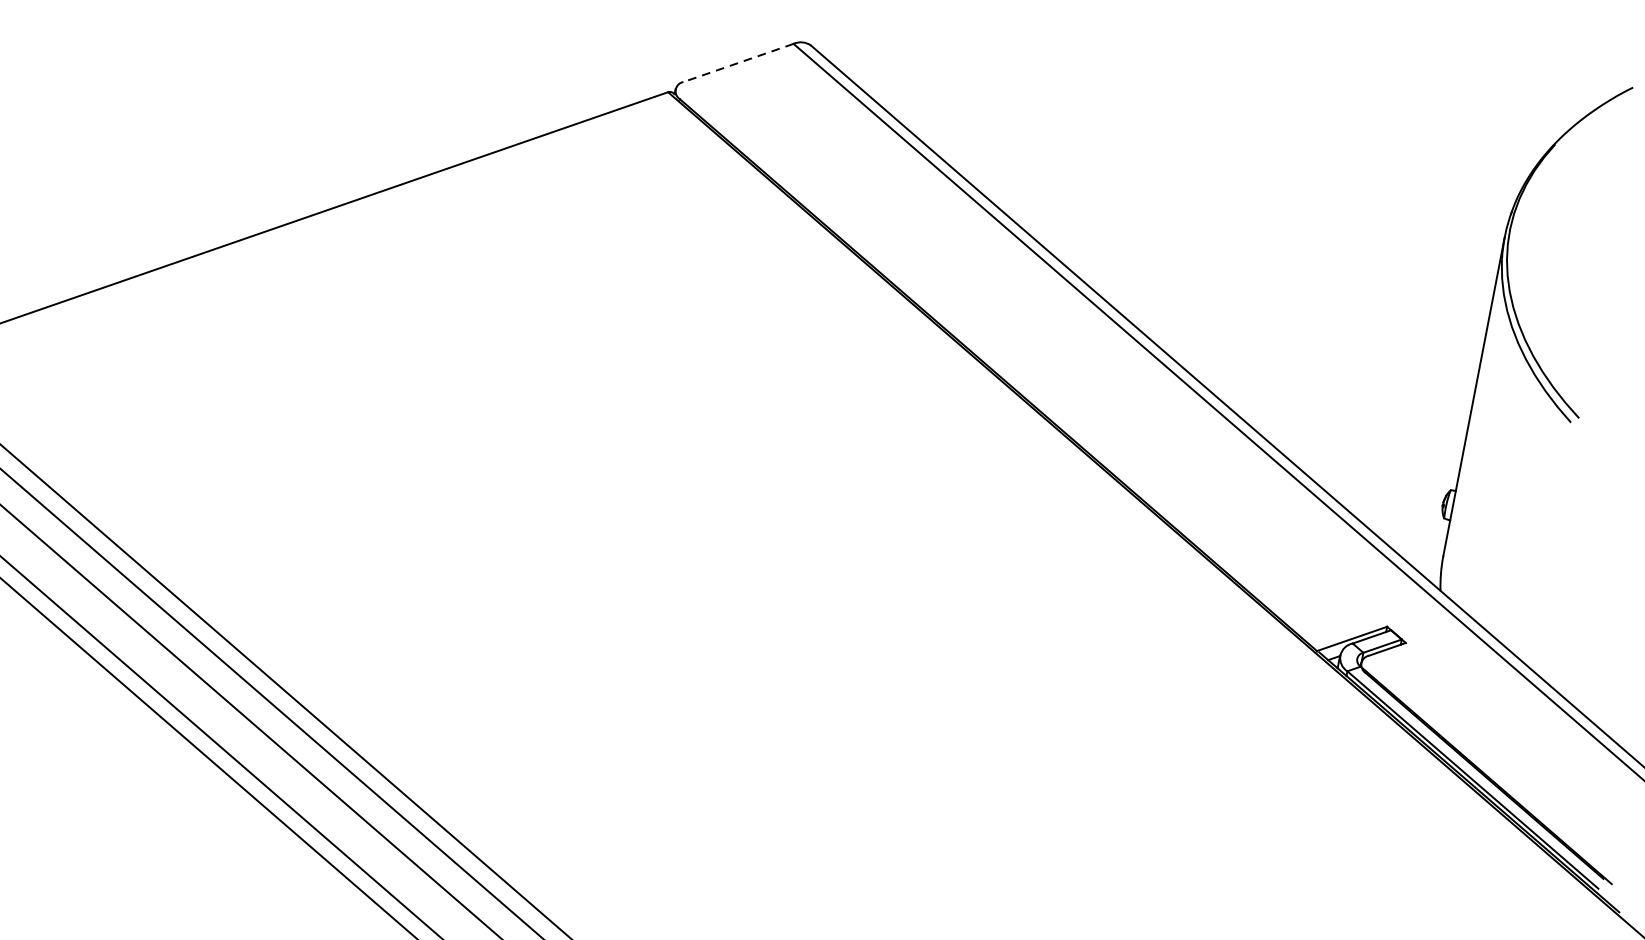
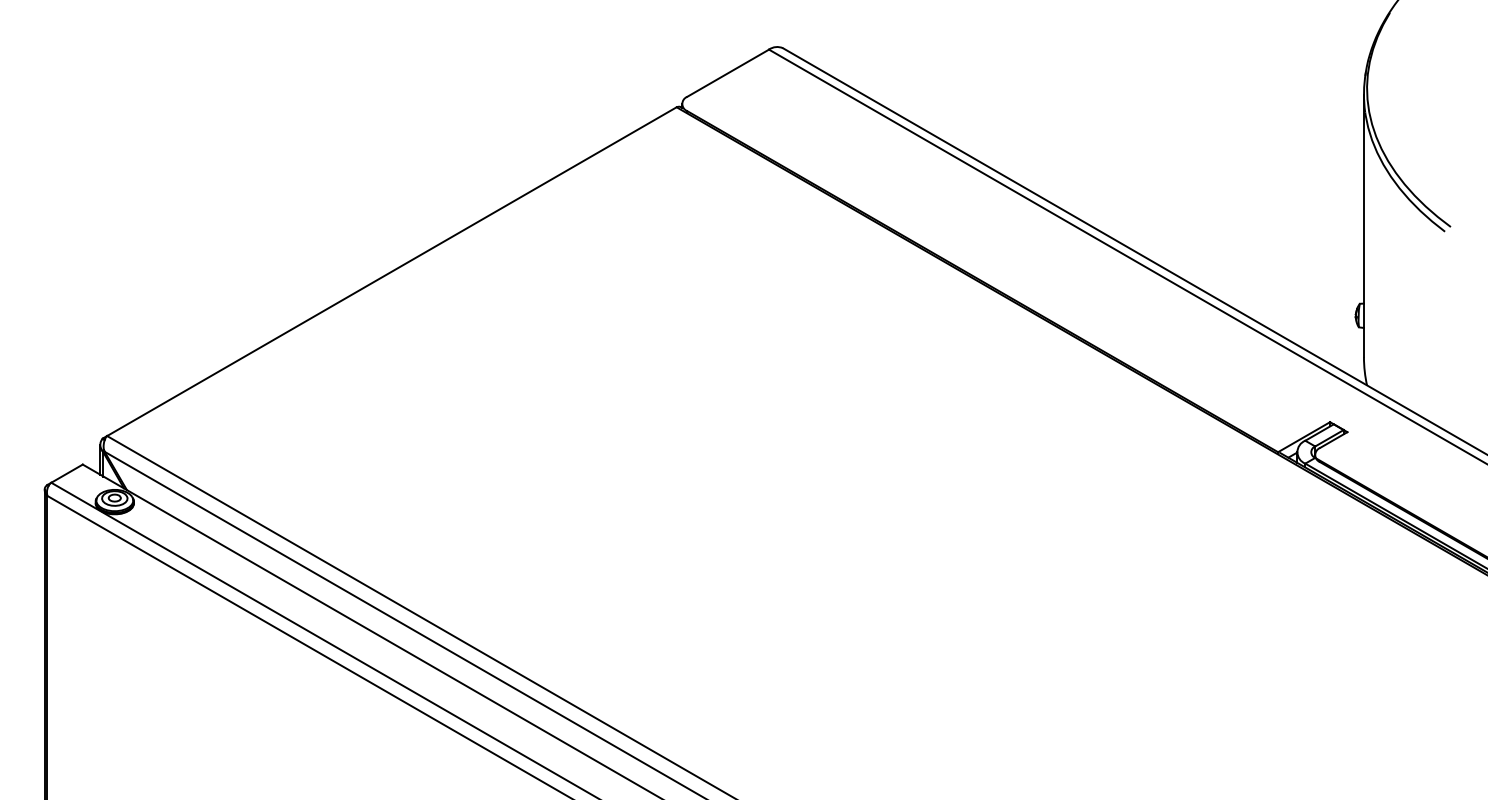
line: (737, 63) -> (727, 73), dashed -> solid

